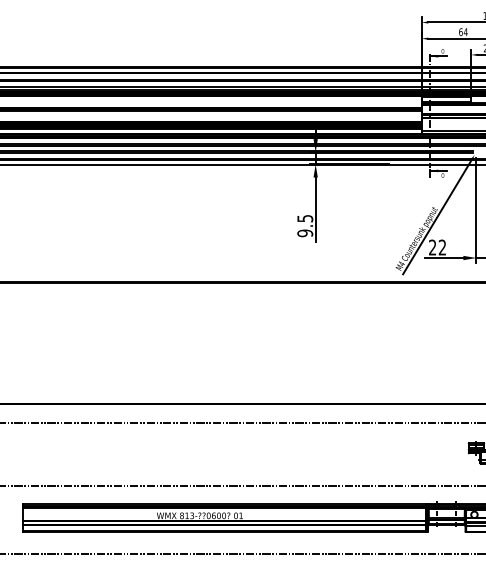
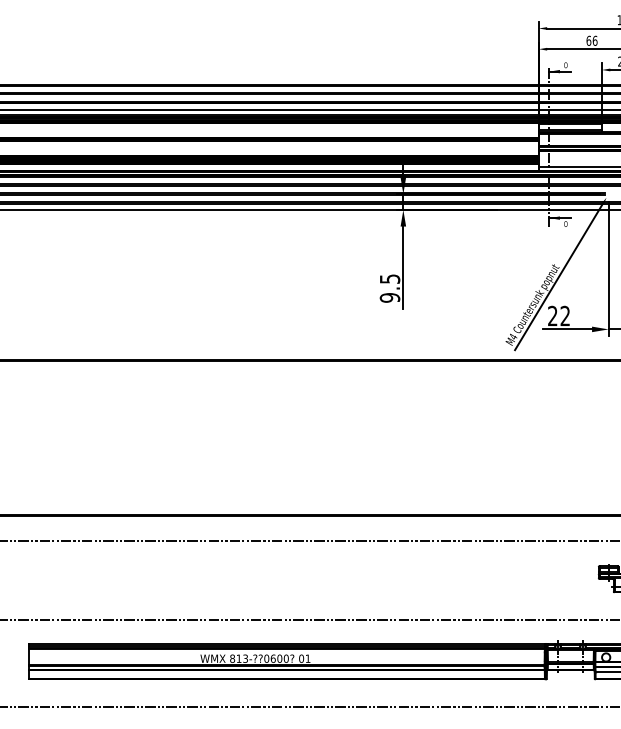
text: (465, 31) -> (594, 40), 64 -> 66

